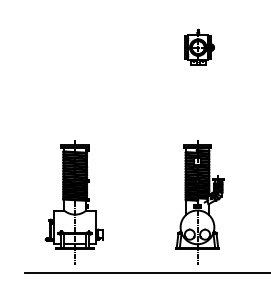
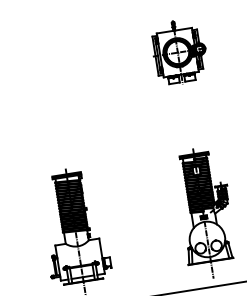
part: (199, 46) -> (179, 50), size x1.67

